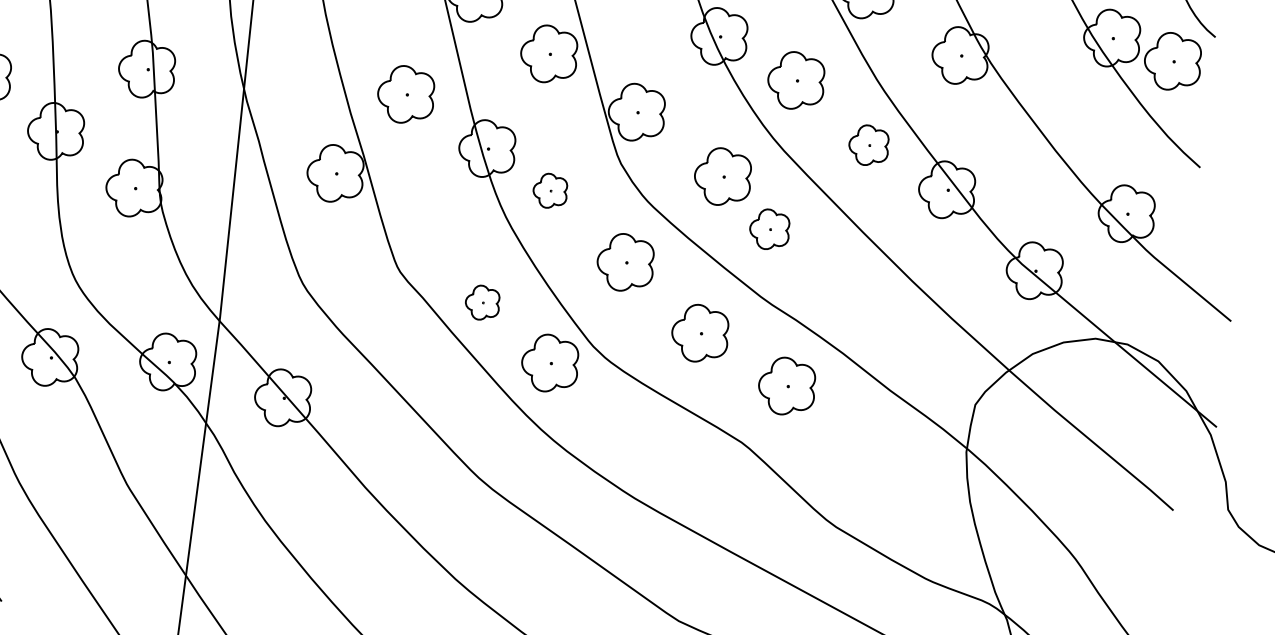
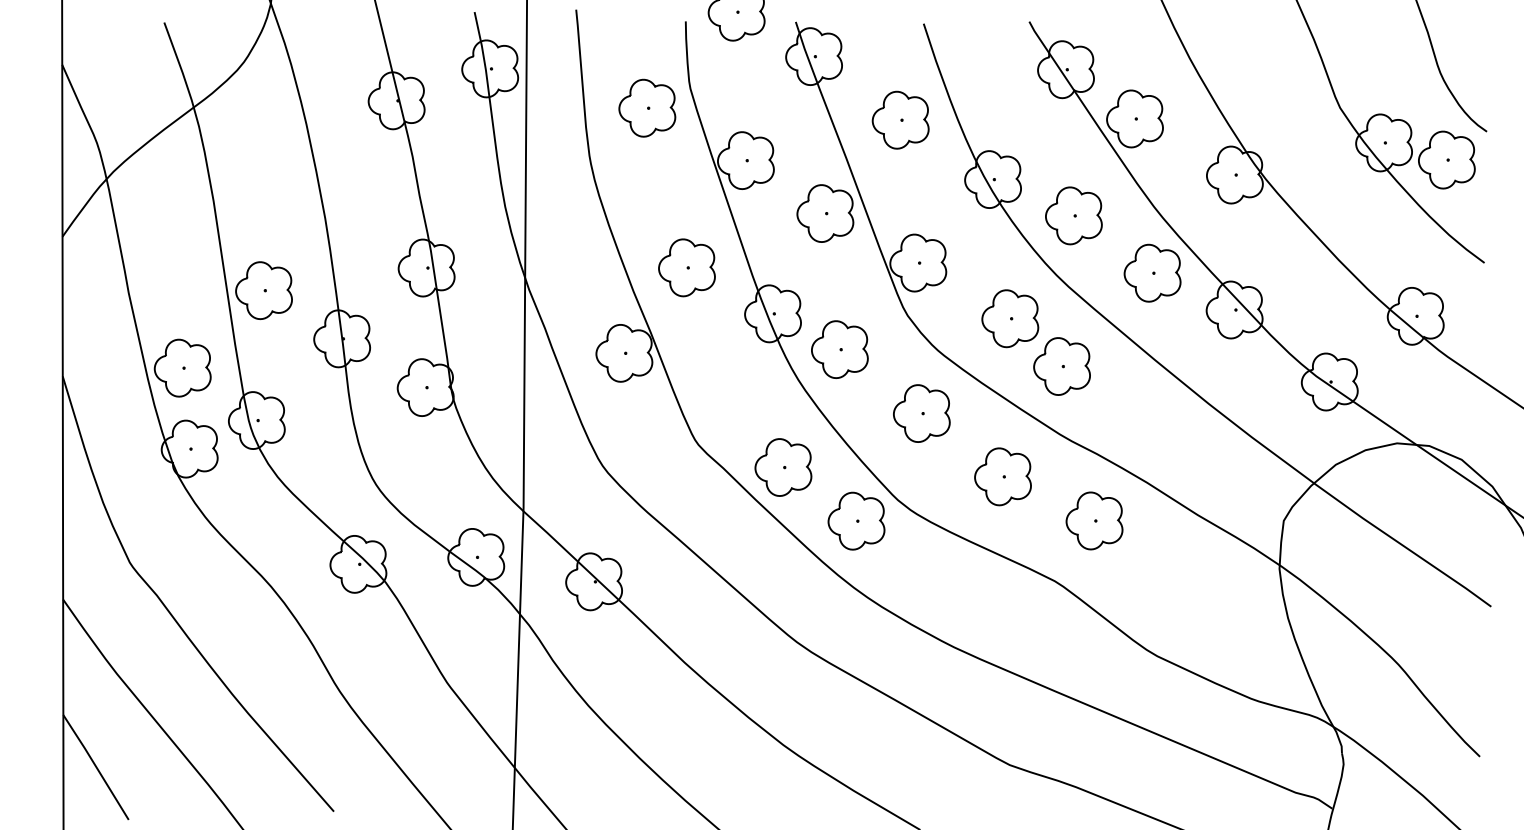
part: (868, 144) -> (1152, 272), size x1.43
part: (549, 190) -> (839, 349), size x1.67
part: (769, 229) -> (1061, 366), size x1.43
part: (482, 302) -> (783, 467), size x1.67

